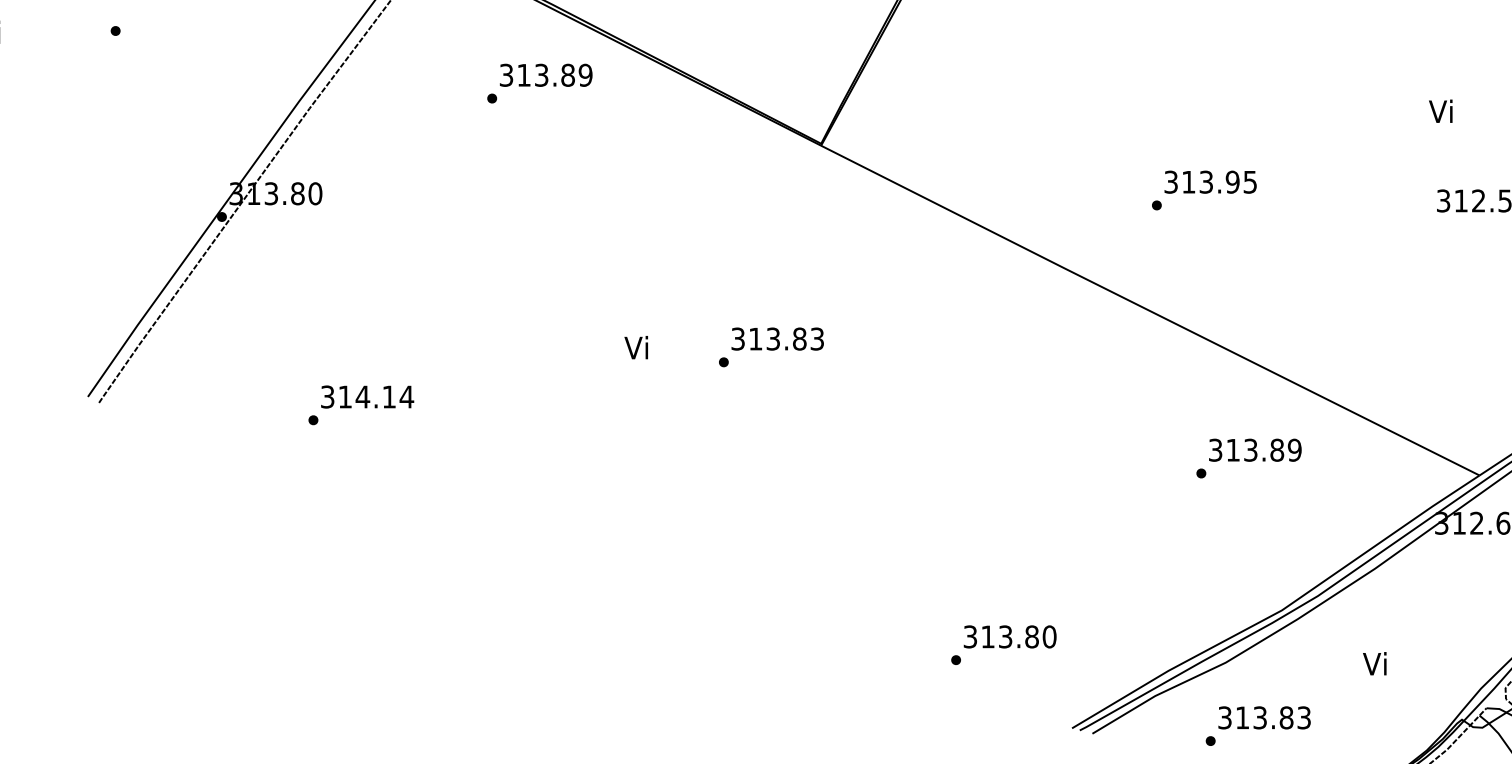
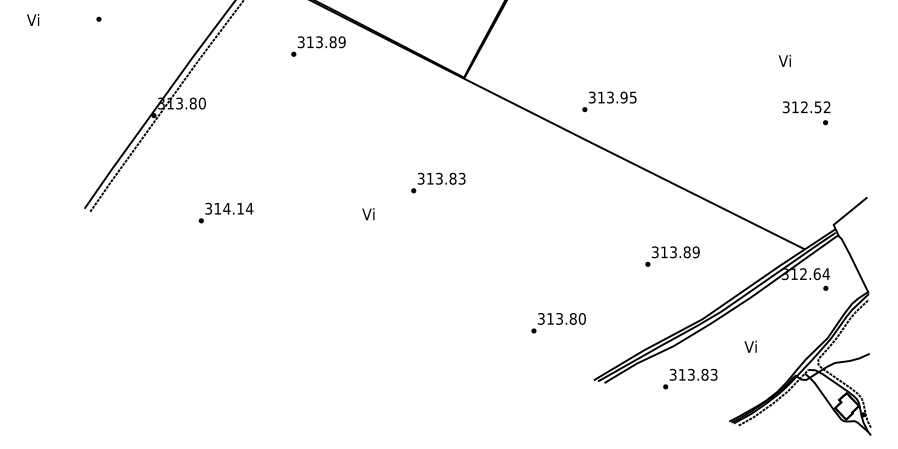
text: (1204, 189) -> (609, 101), moved
text: (636, 348) -> (368, 214), moved
text: (1248, 458) -> (672, 256), moved
text: (1003, 645) -> (558, 323), moved

